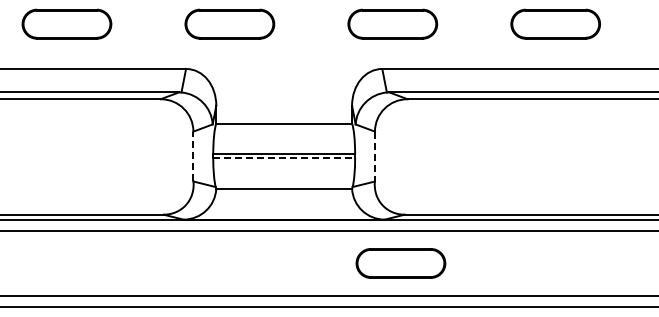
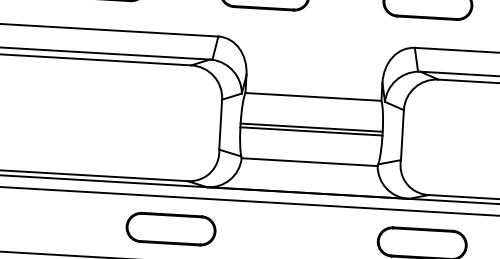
line: (193, 156) -> (220, 124), dashed -> solid
line: (374, 156) -> (401, 135), dashed -> solid
line: (284, 158) -> (311, 131), dashed -> solid
part: (149, 263) -> (170, 229), added

